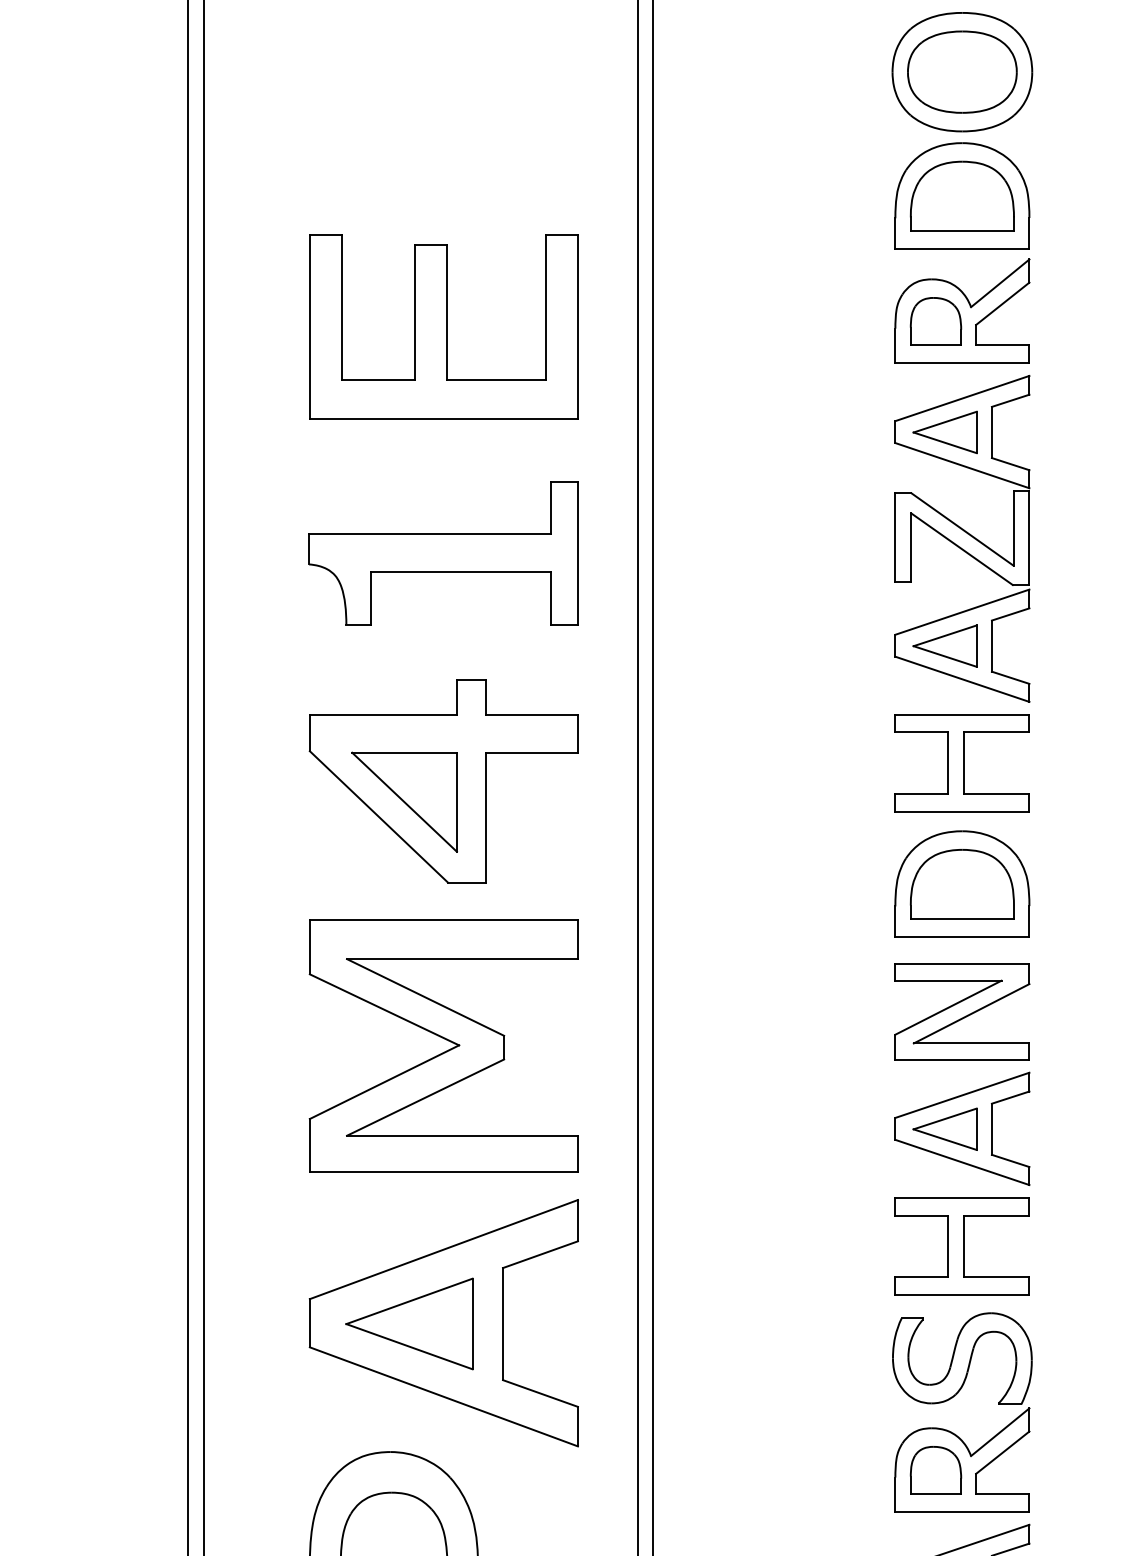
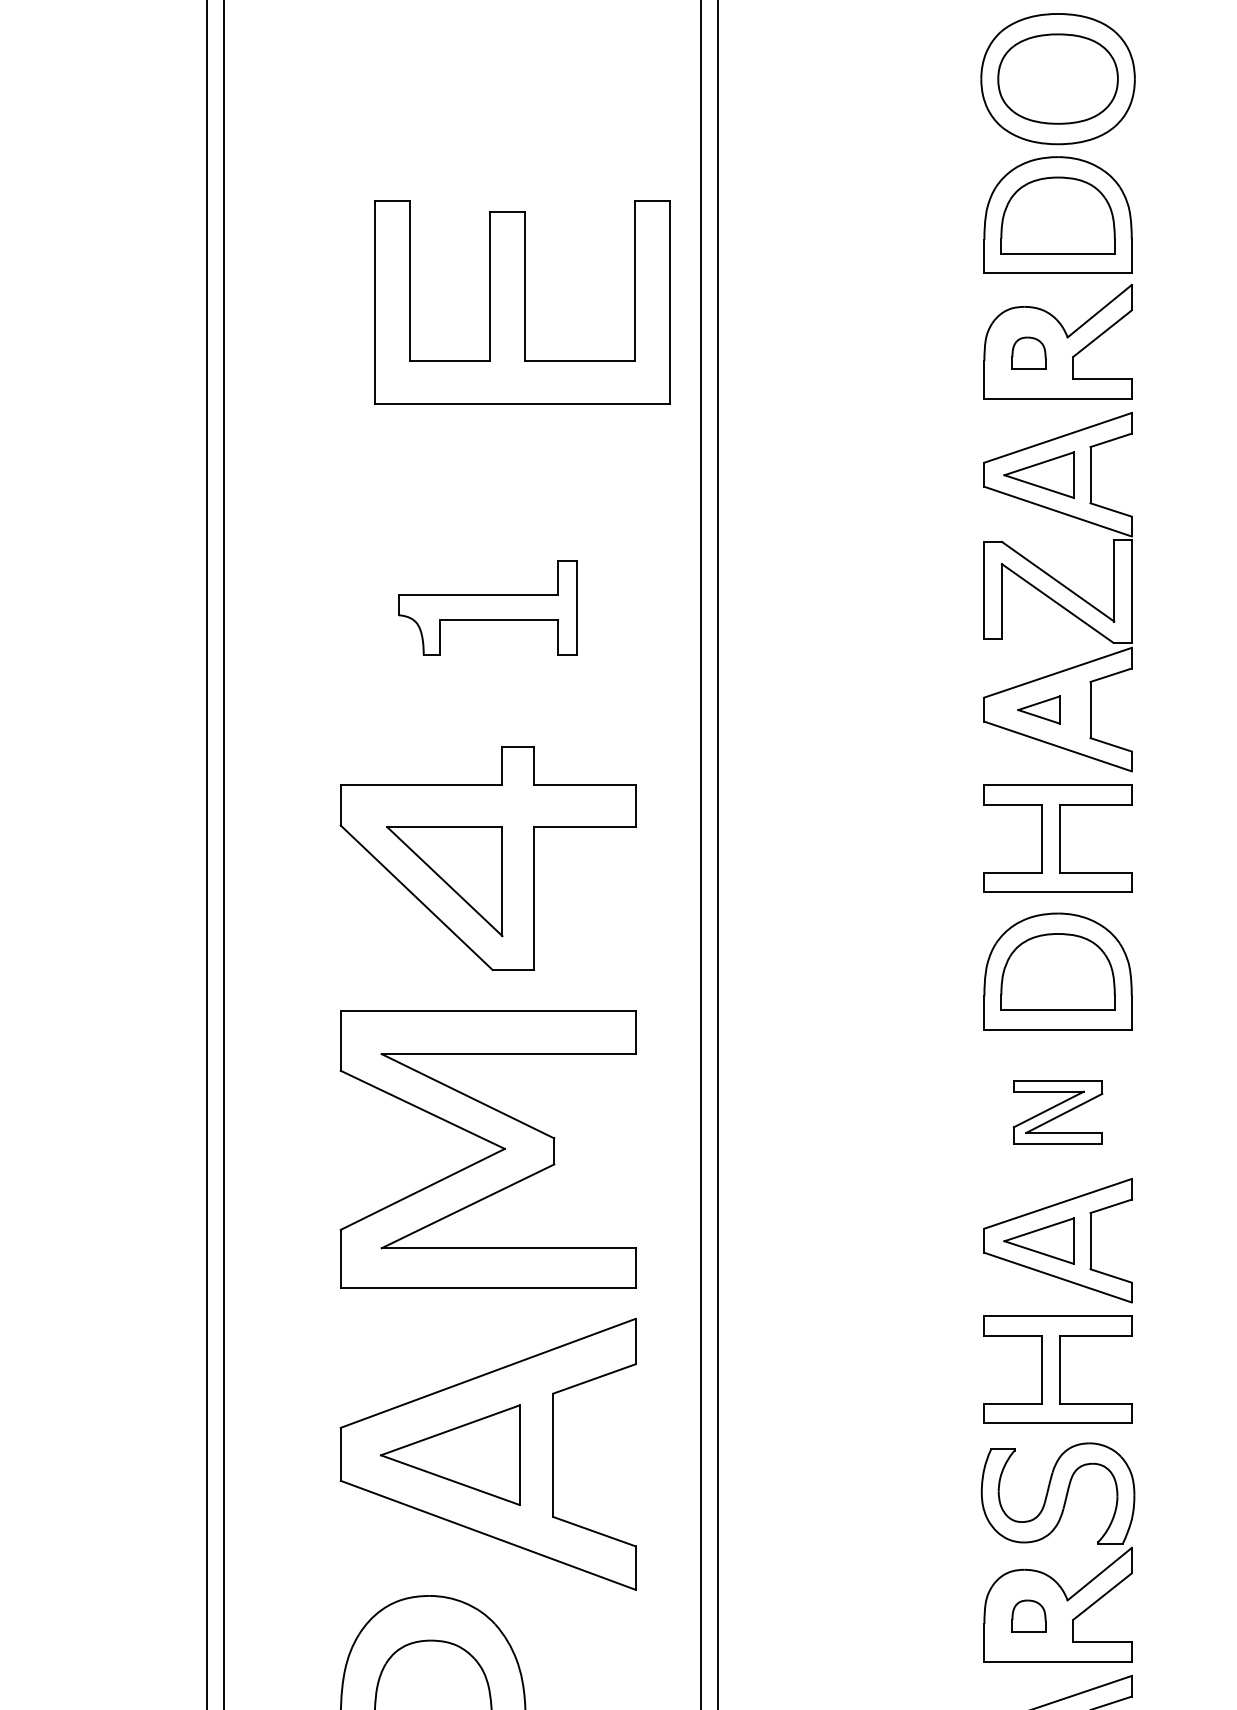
part: (935, 320) -> (1028, 352), size x0.6
part: (444, 327) -> (522, 302), moved
part: (443, 552) -> (487, 607), size x0.6
part: (944, 645) -> (1038, 709), size x0.6
part: (961, 1012) -> (1057, 1112), size x0.6
part: (935, 1469) -> (1028, 1615), size x0.6

